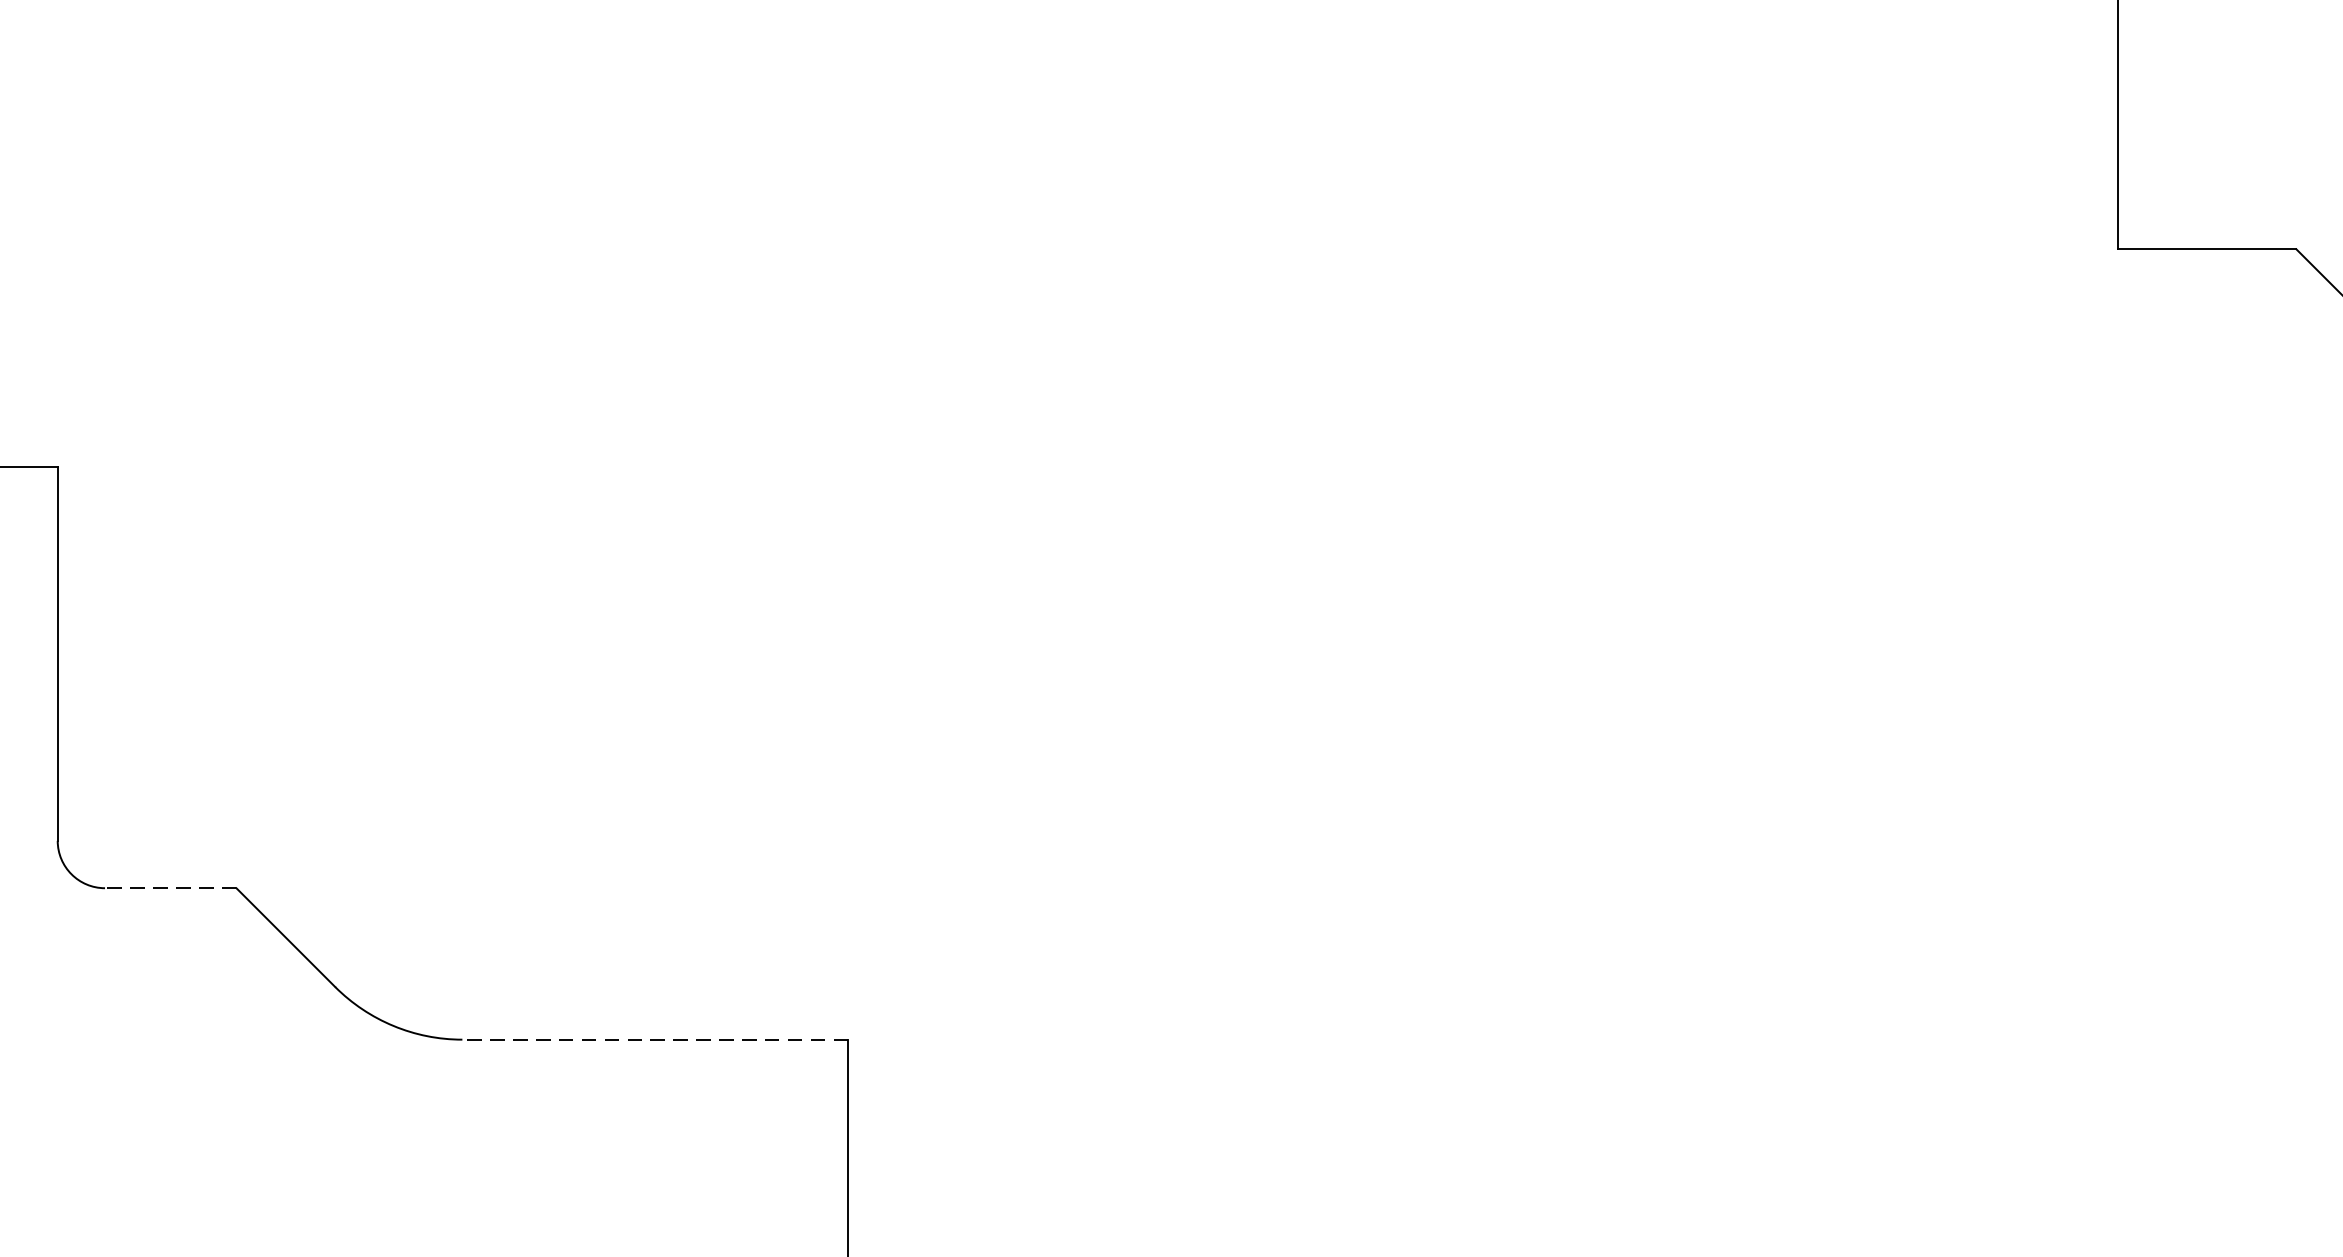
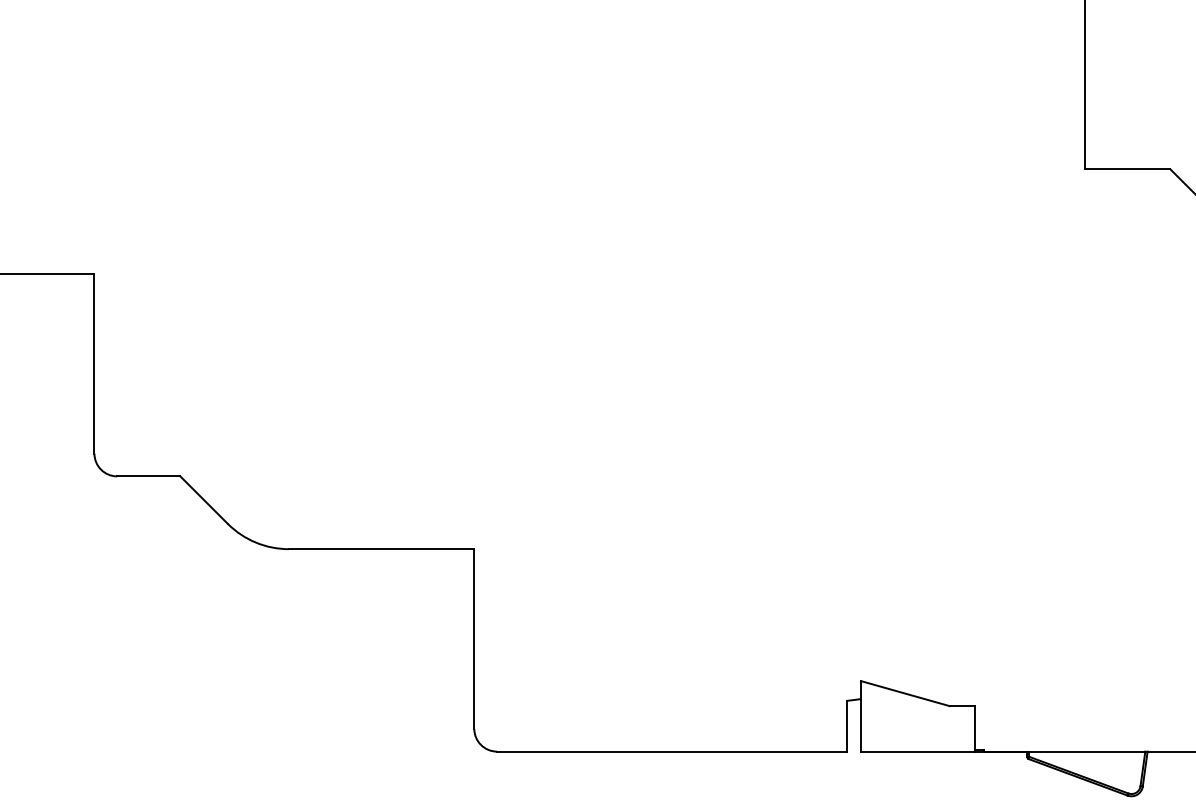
line: (170, 888) -> (148, 476), dashed -> solid
line: (654, 1040) -> (381, 549), dashed -> solid

